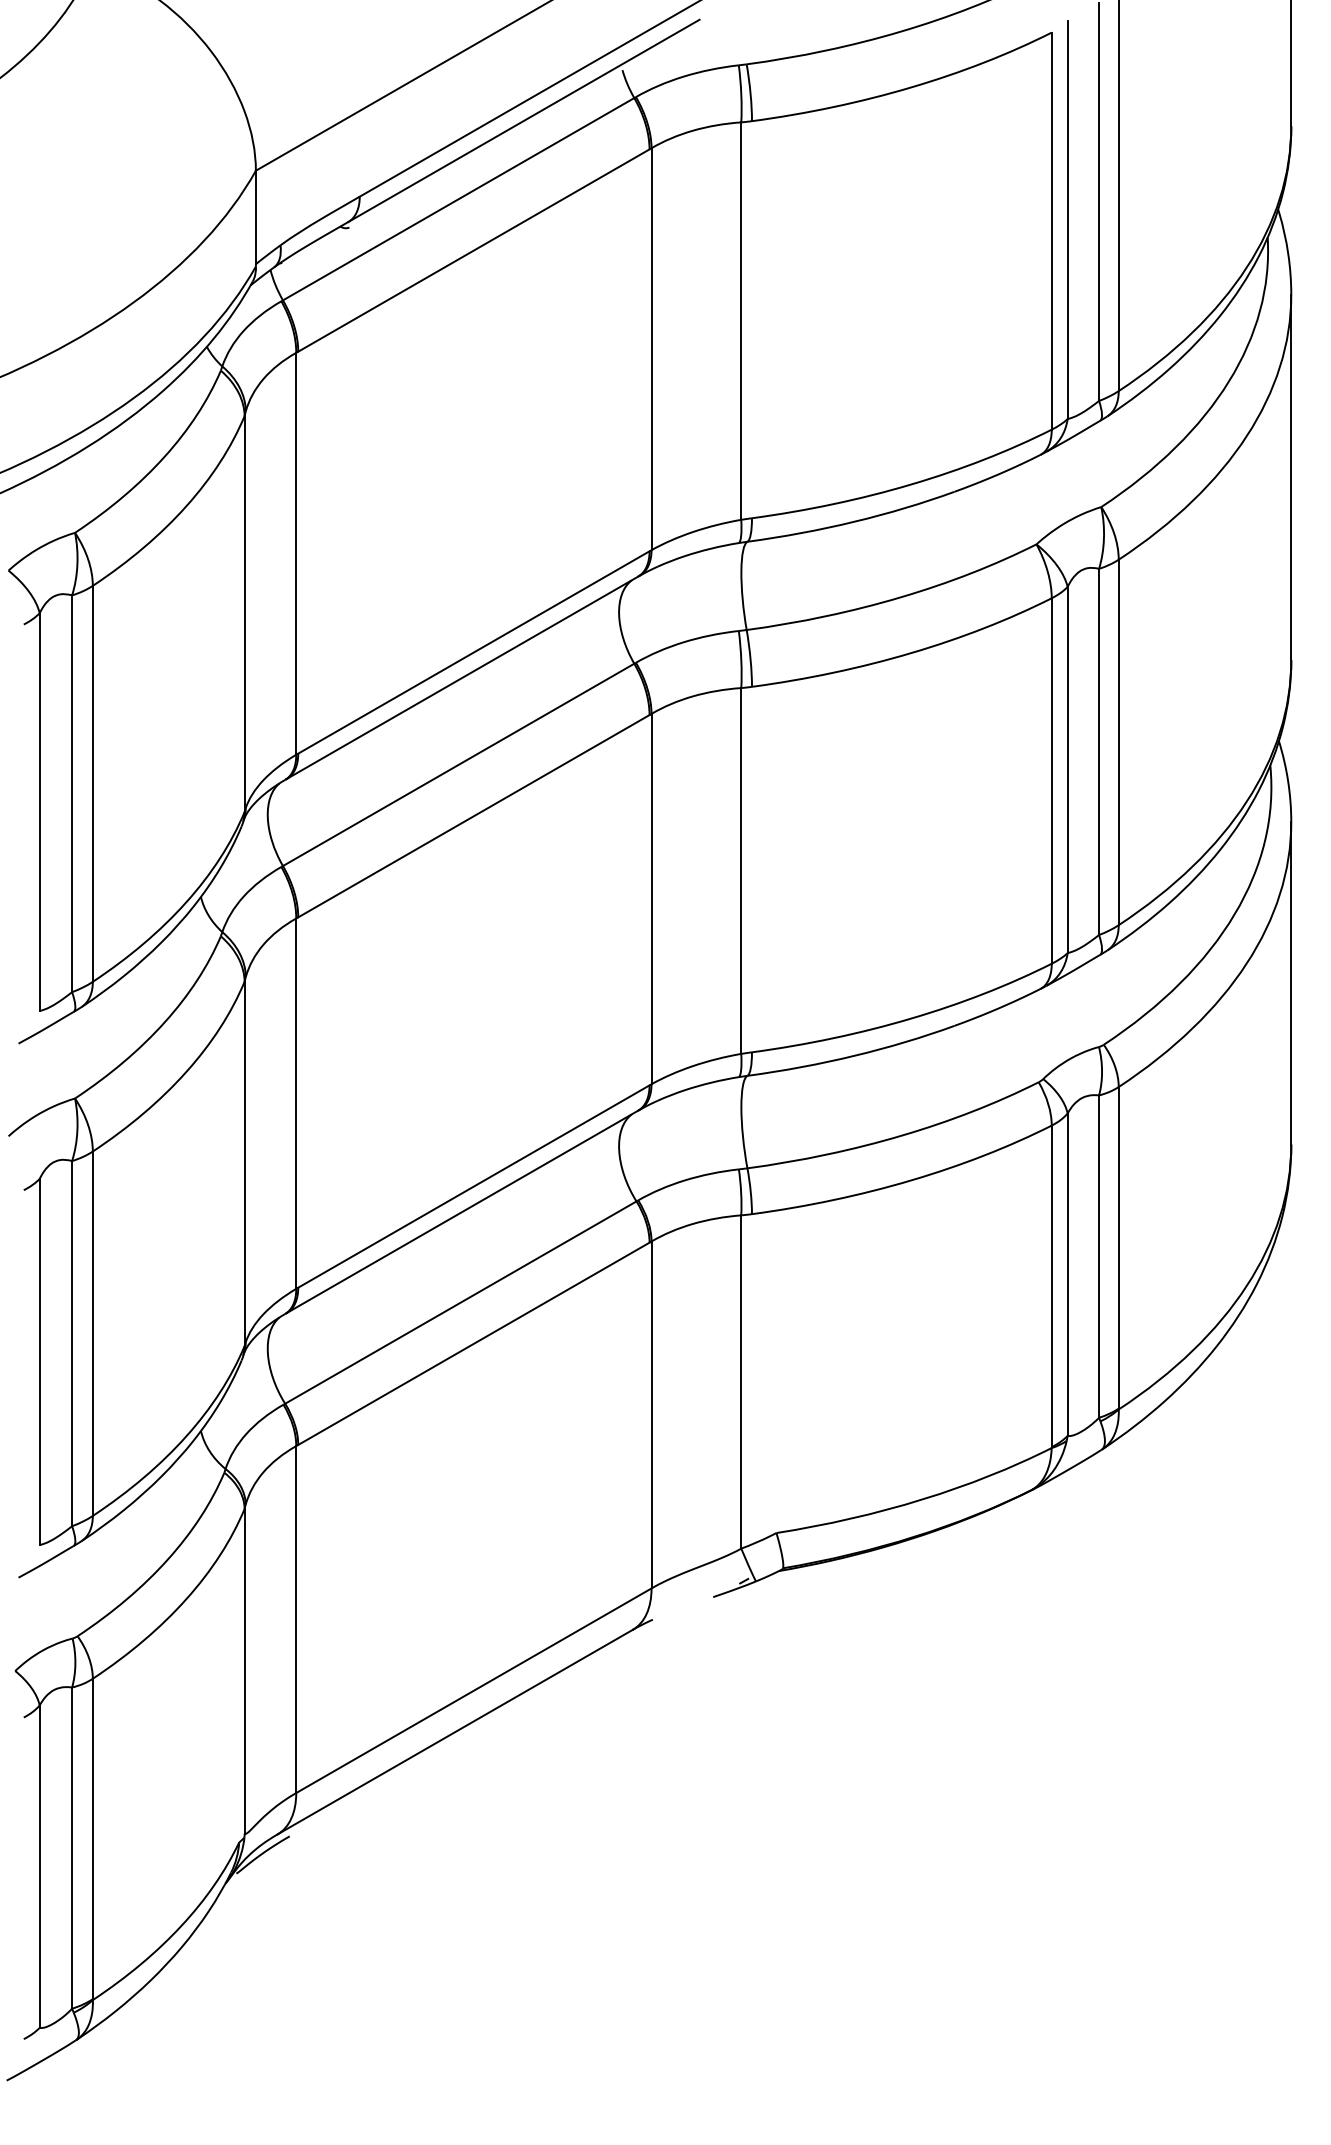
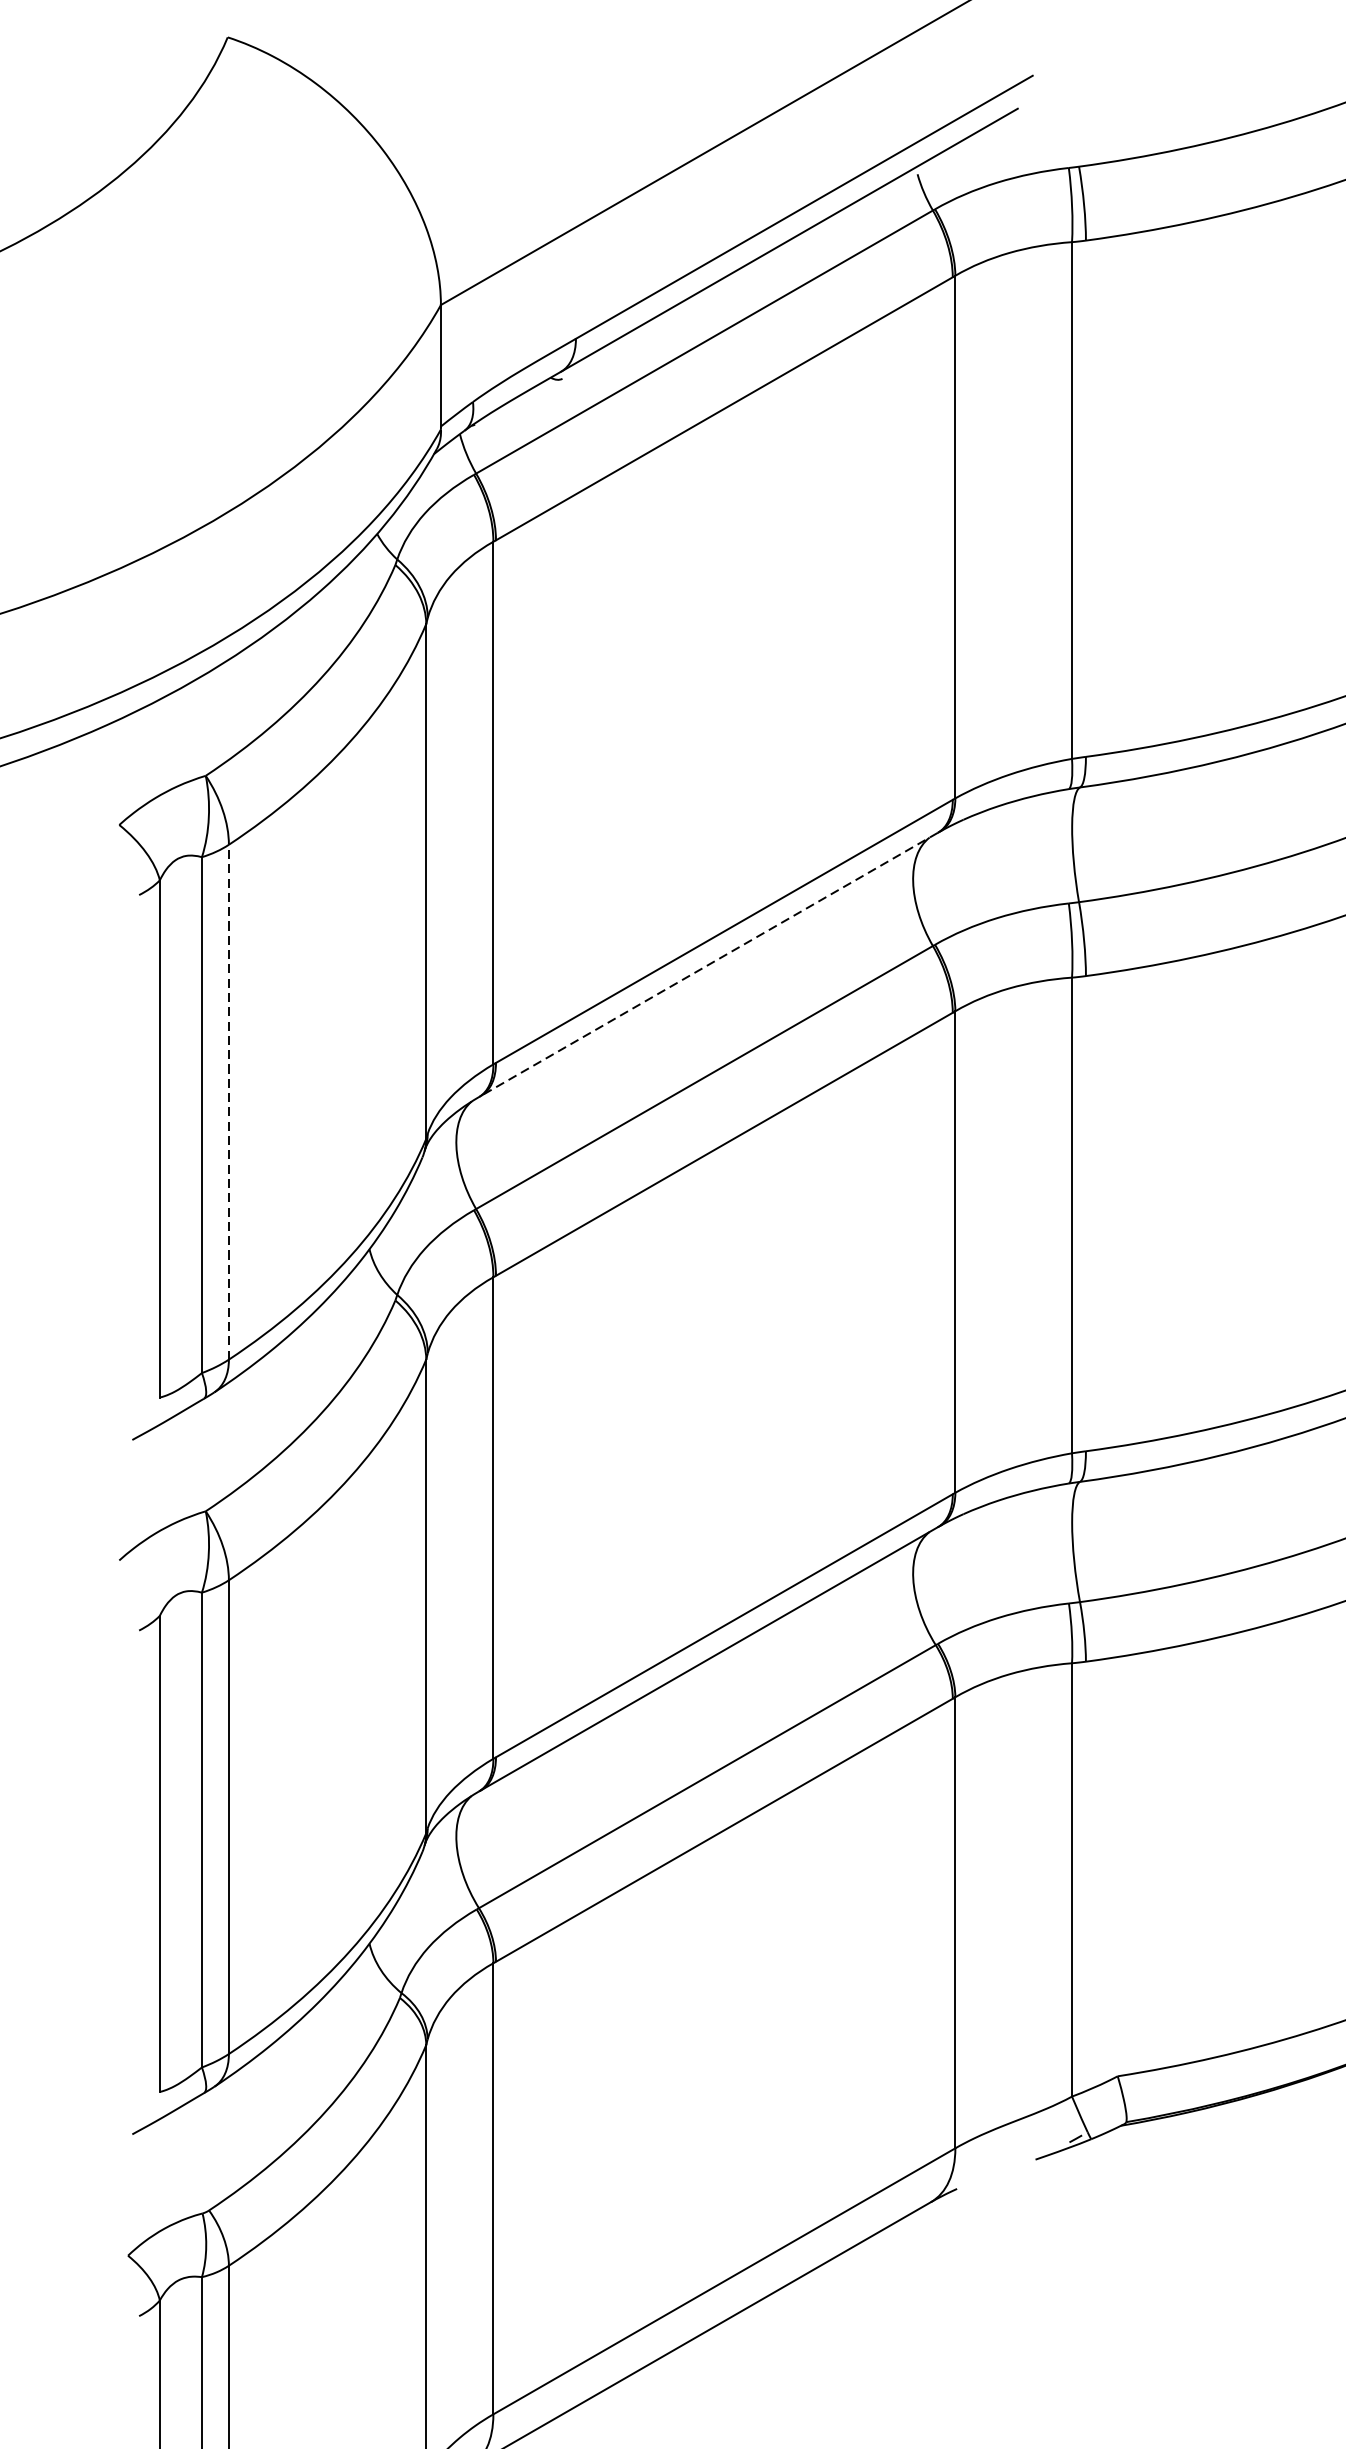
line: (462, 677) -> (709, 963), solid -> dashed
line: (92, 783) -> (228, 1101), solid -> dashed

